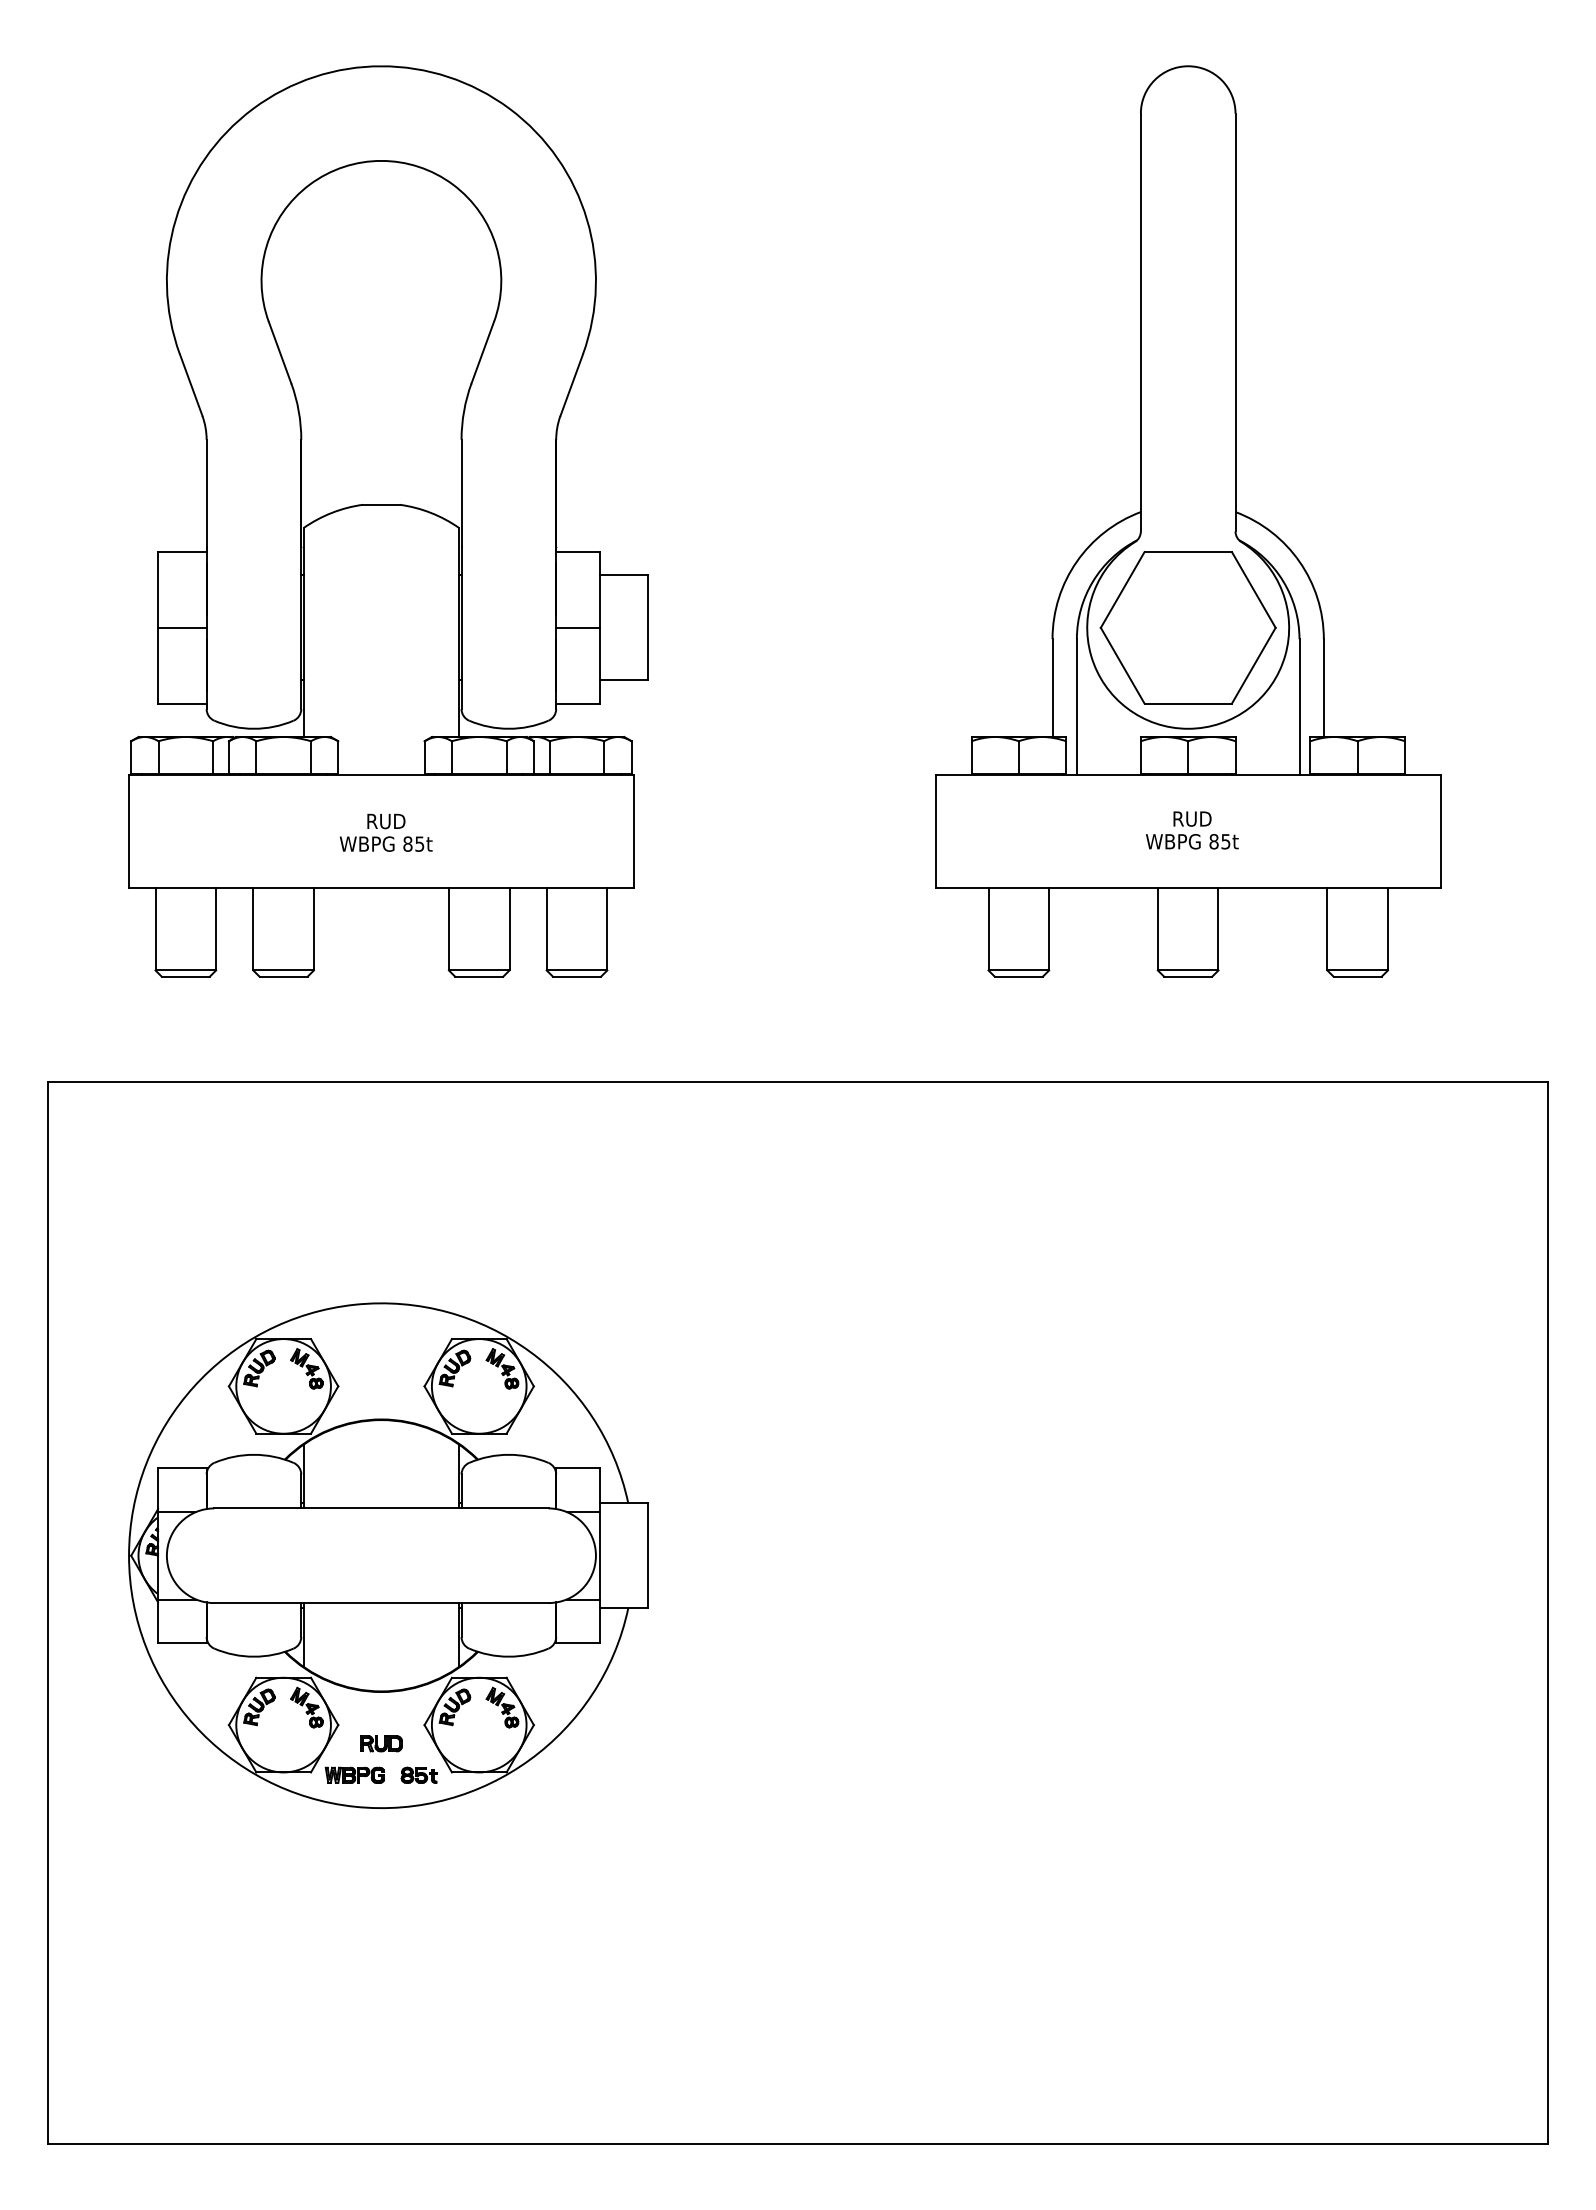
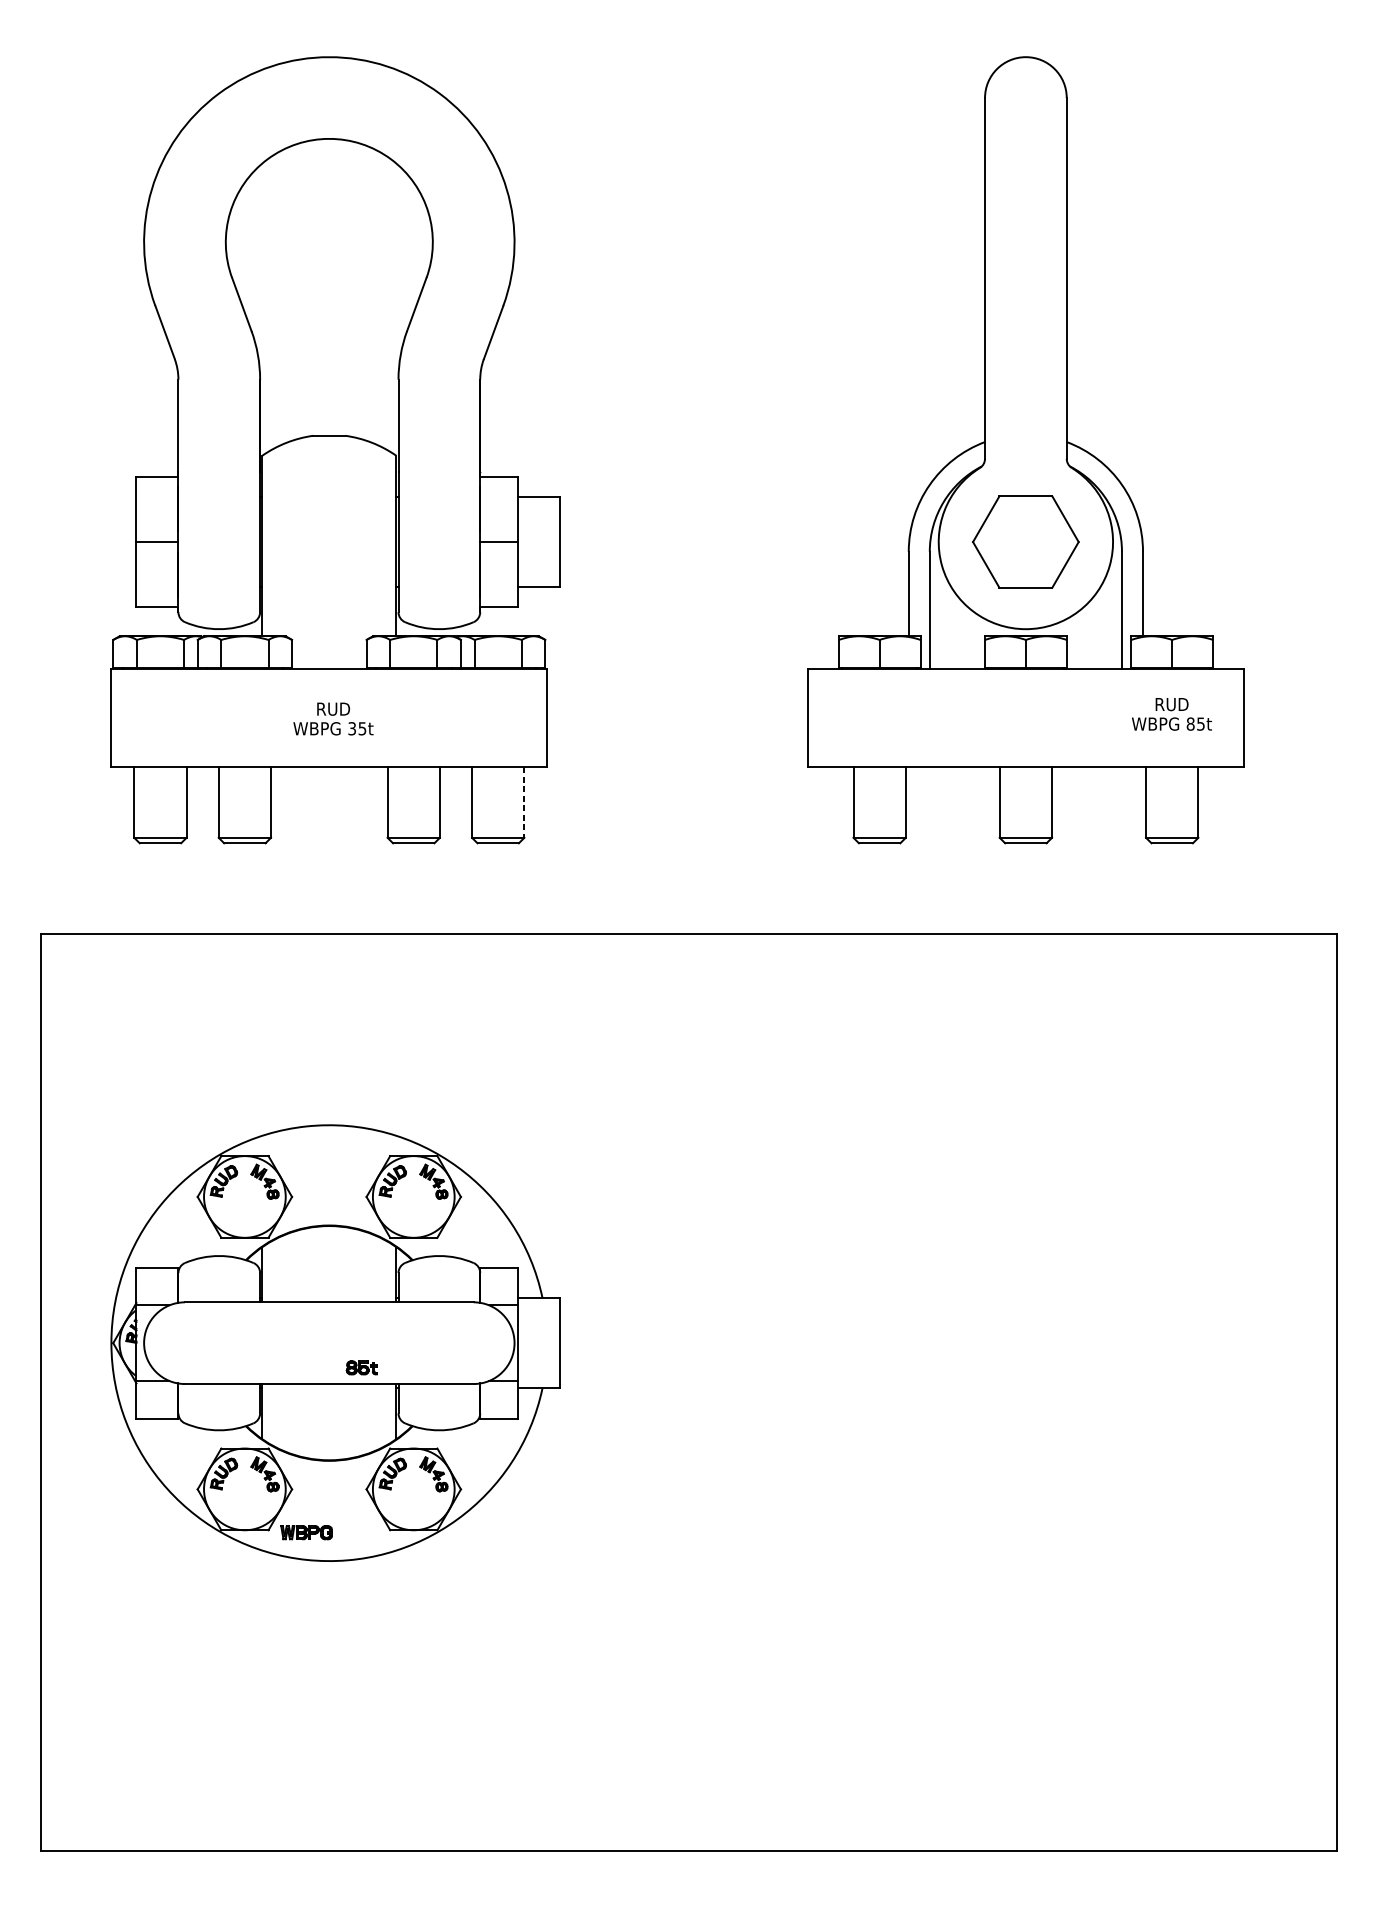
part: (1187, 627) -> (1025, 541), size x0.7
text: (1192, 830) -> (1172, 714), moved
text: (407, 843) -> (351, 728), 85t -> 35t
line: (607, 929) -> (524, 802), solid -> dashed
part: (381, 1743) -> (329, 1505), removed
part: (418, 1774) -> (361, 1367), moved

